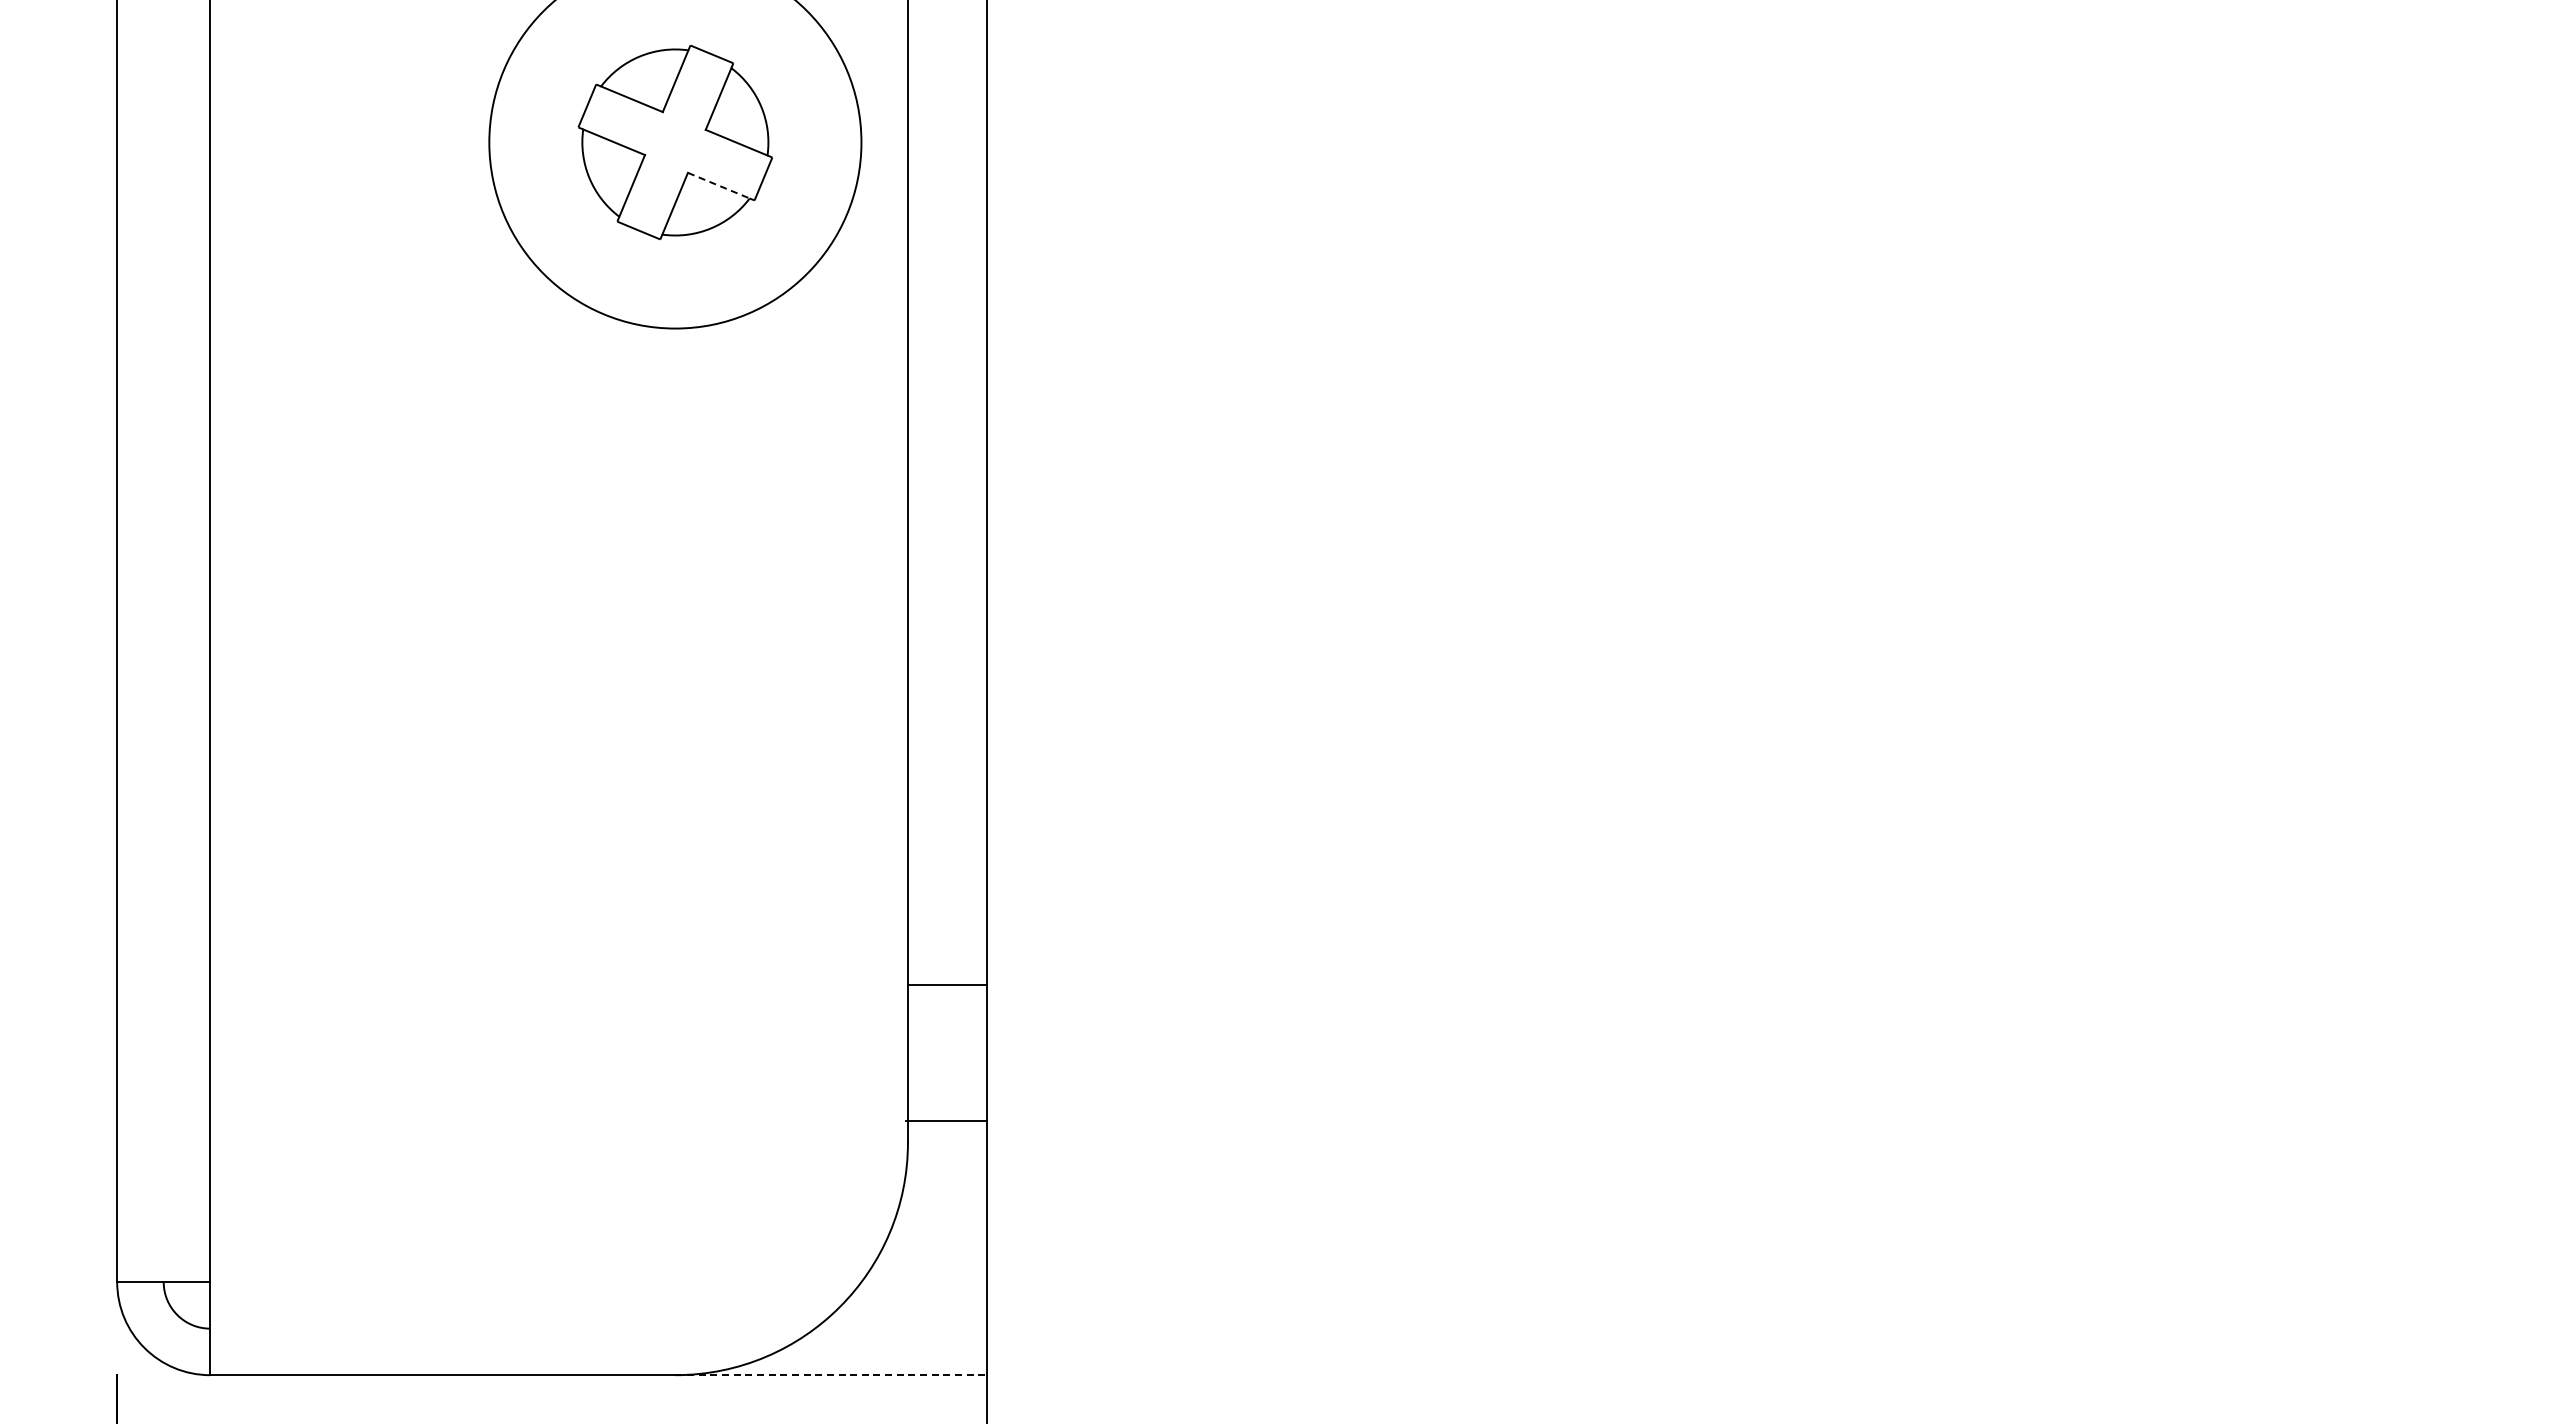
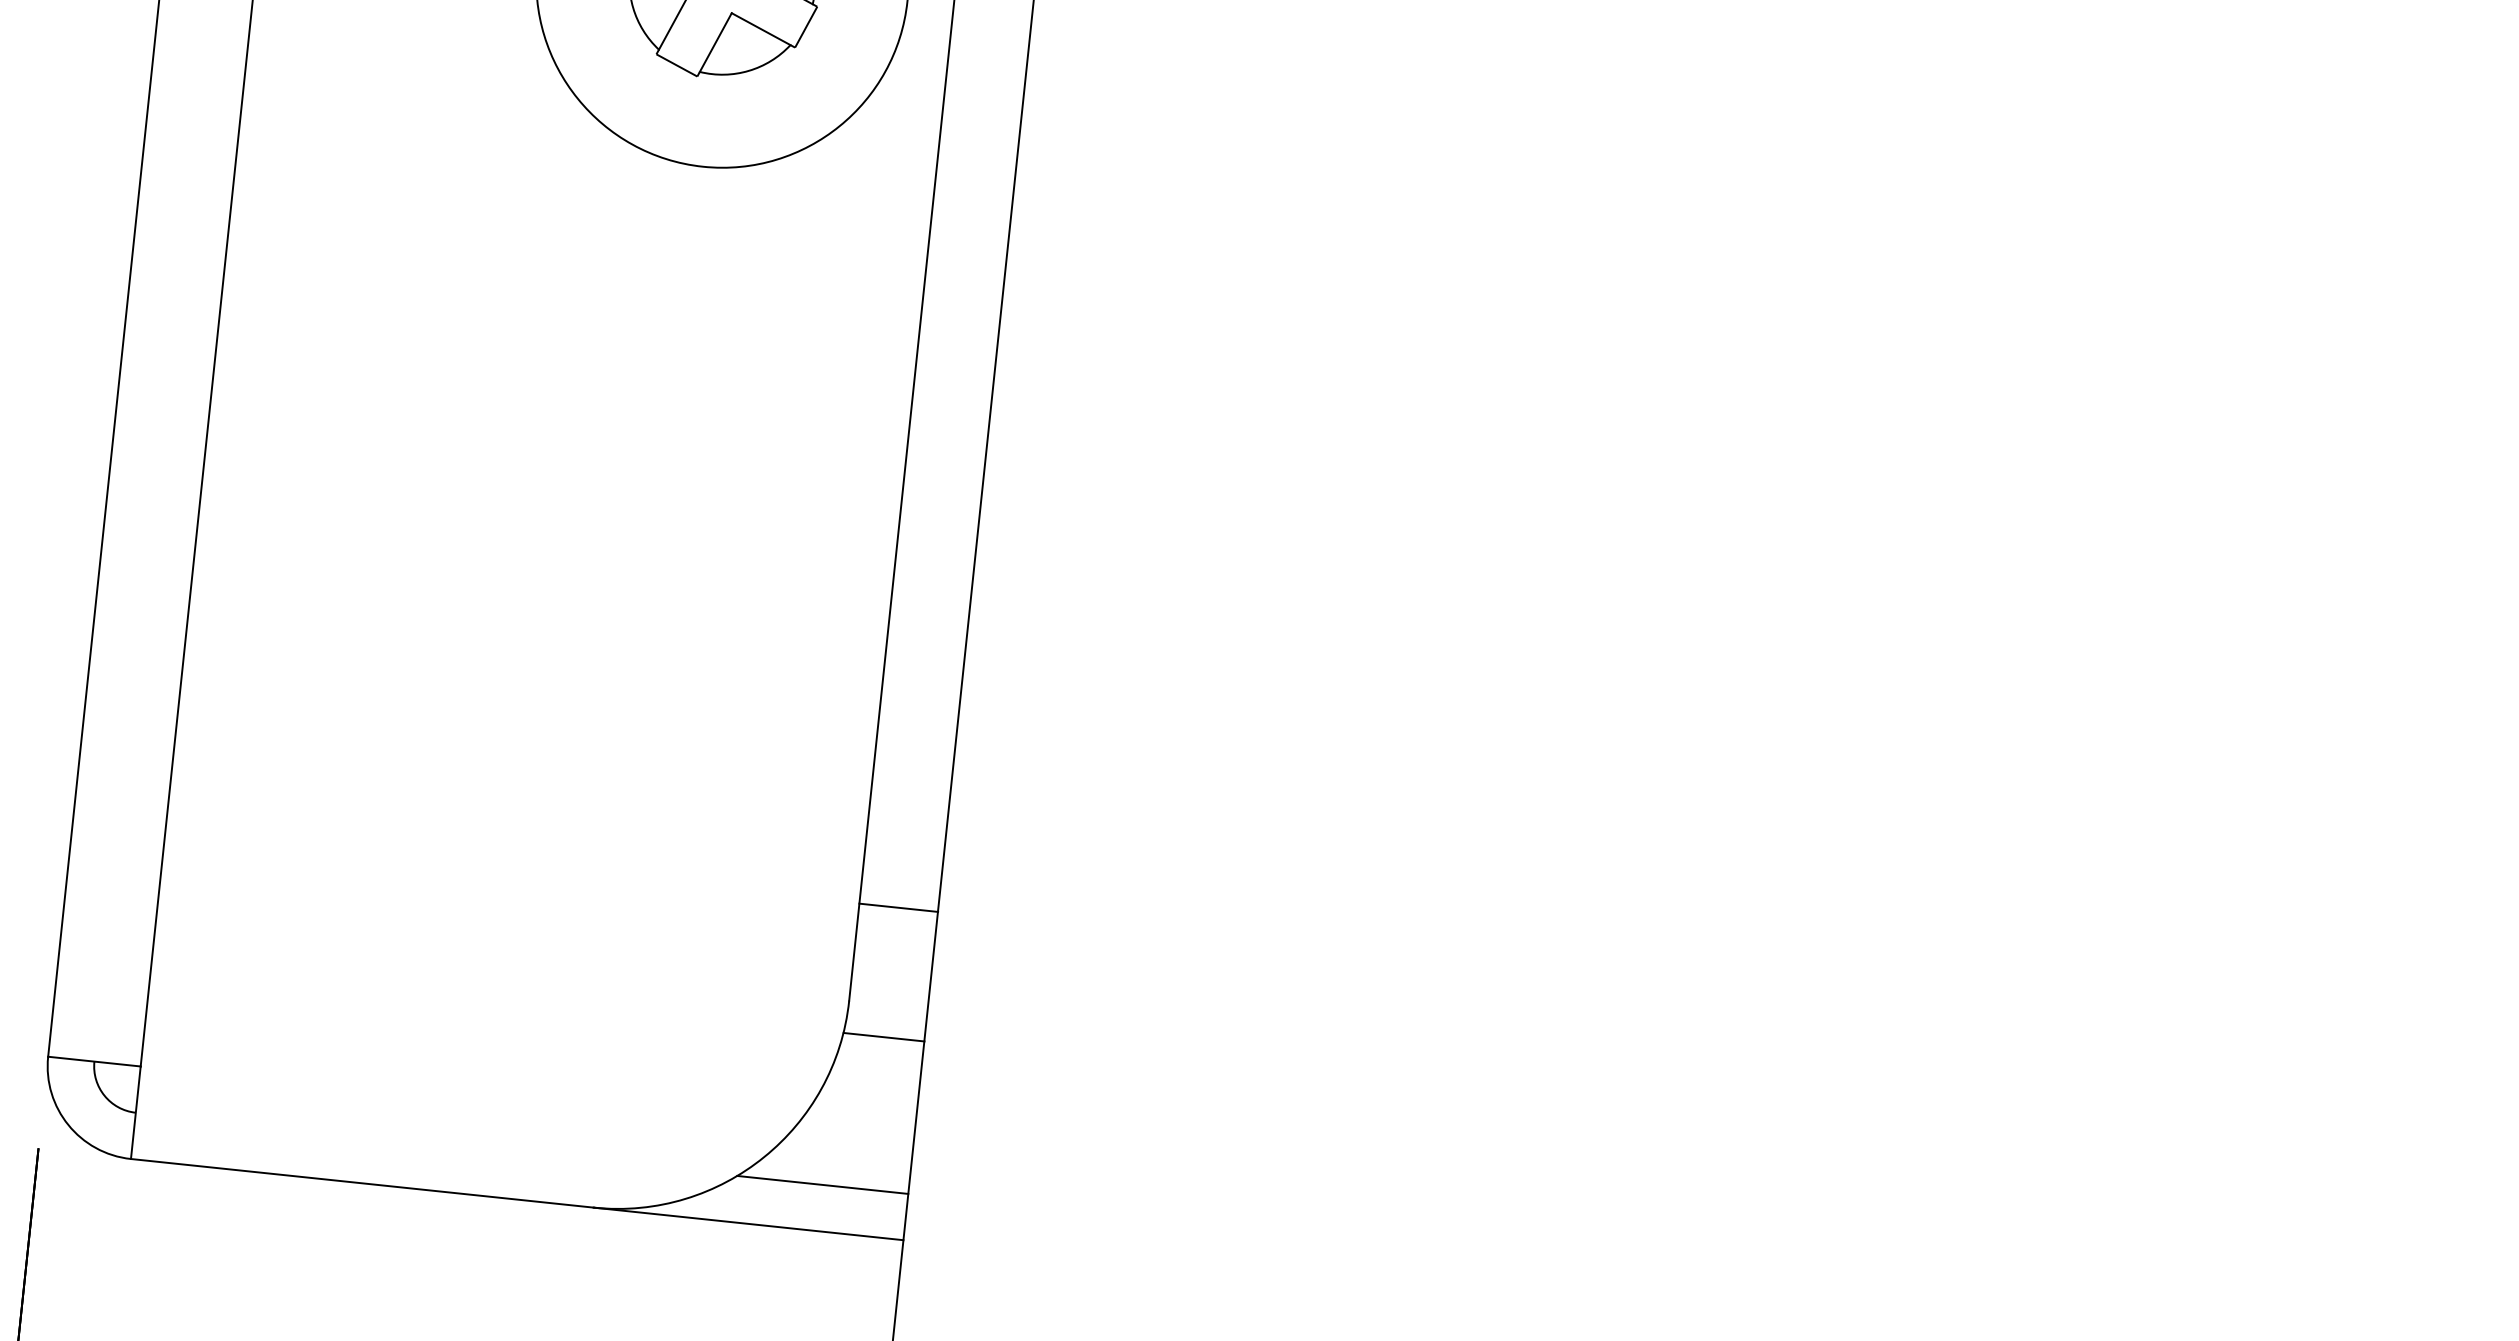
line: (719, 185) -> (761, 29), dashed -> solid
line: (947, 985) -> (898, 908), moved
line: (946, 1121) -> (884, 1037), moved
line: (900, 1328) -> (822, 1184), added
line: (831, 1375) -> (748, 1224), dashed -> solid

